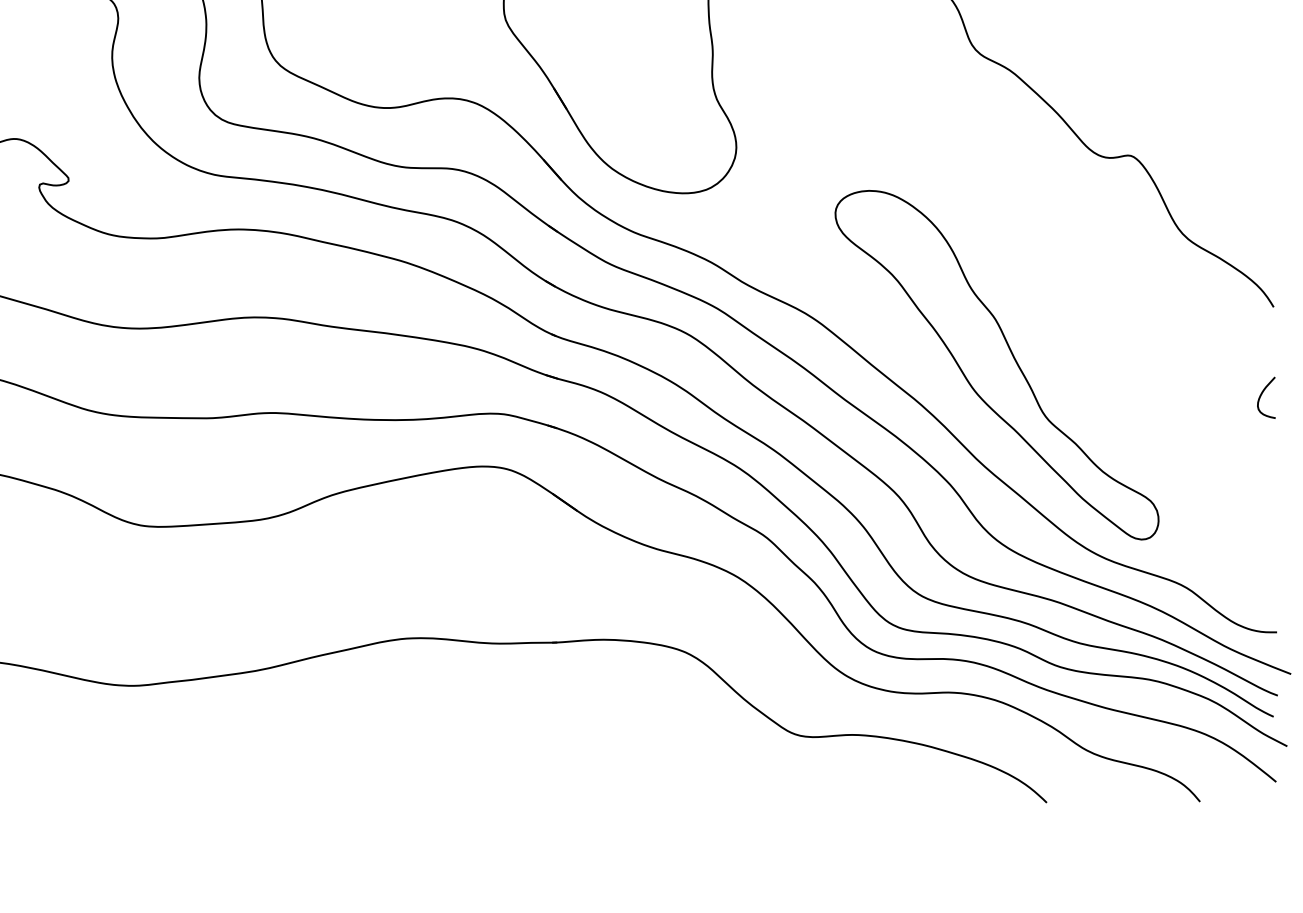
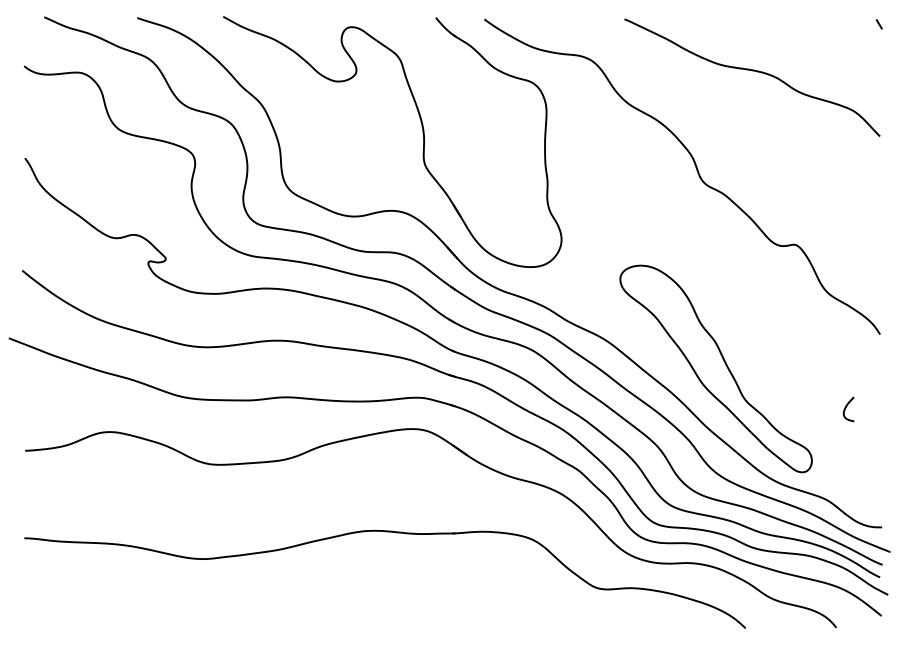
curve: (1262, 396) -> (846, 408), moved

